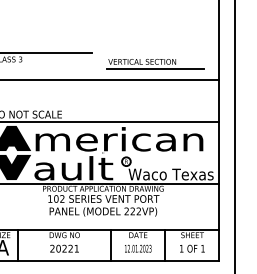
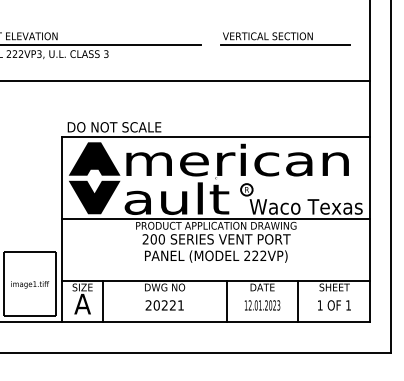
part: (155, 63) -> (285, 38), moved
text: (56, 199) -> (153, 239), 102 -> 200

